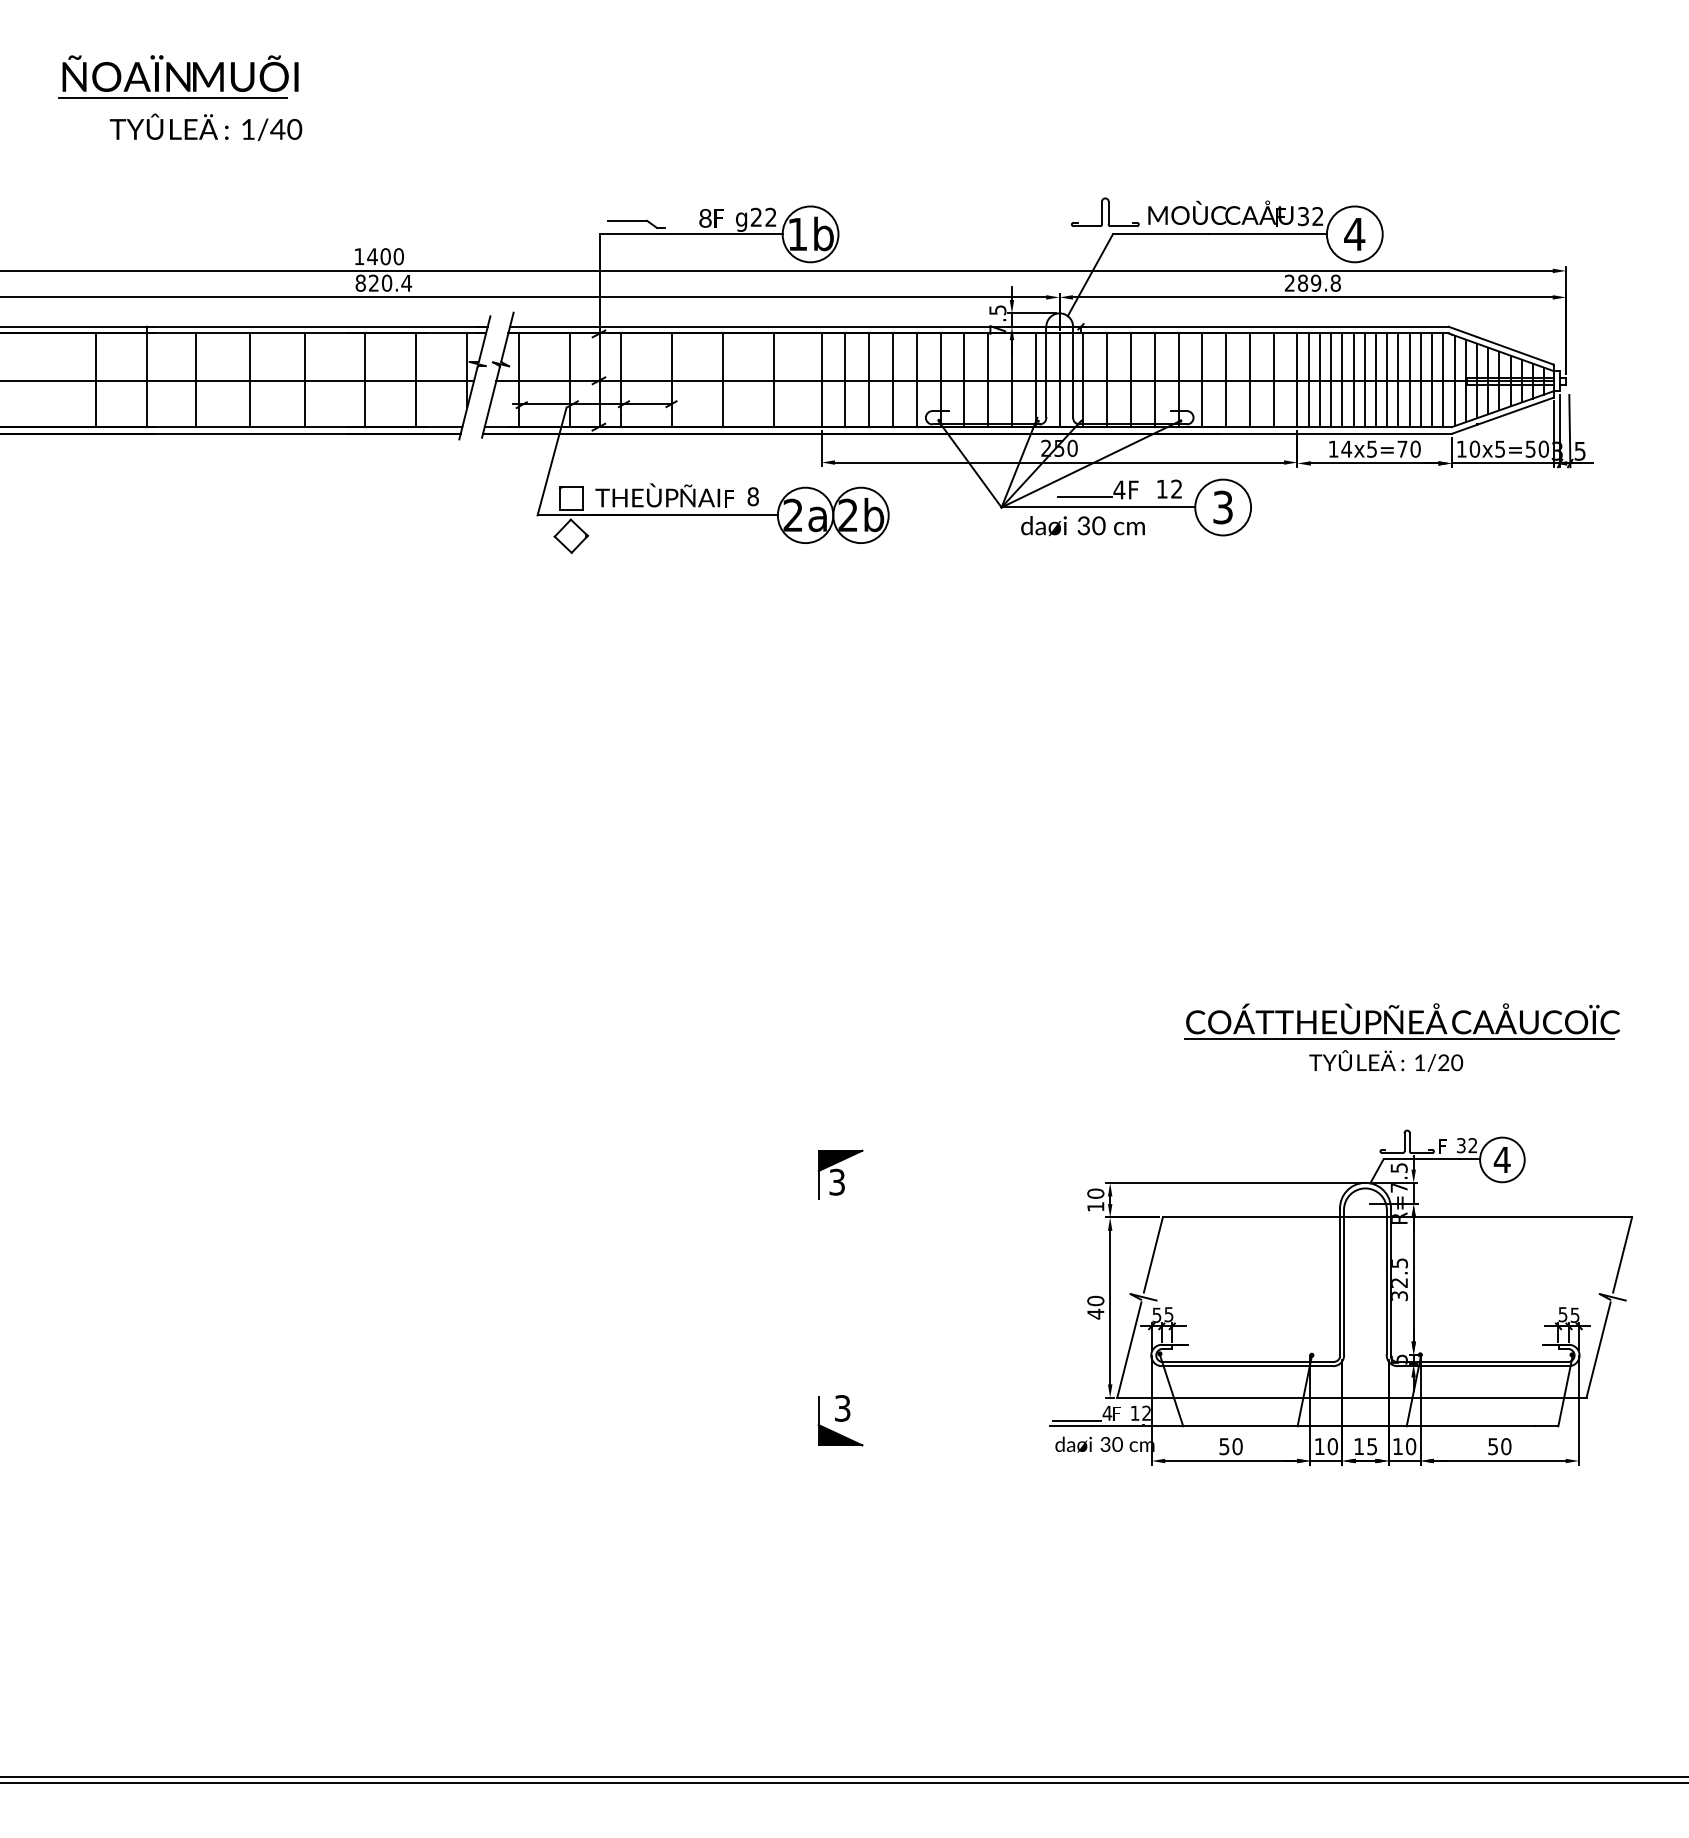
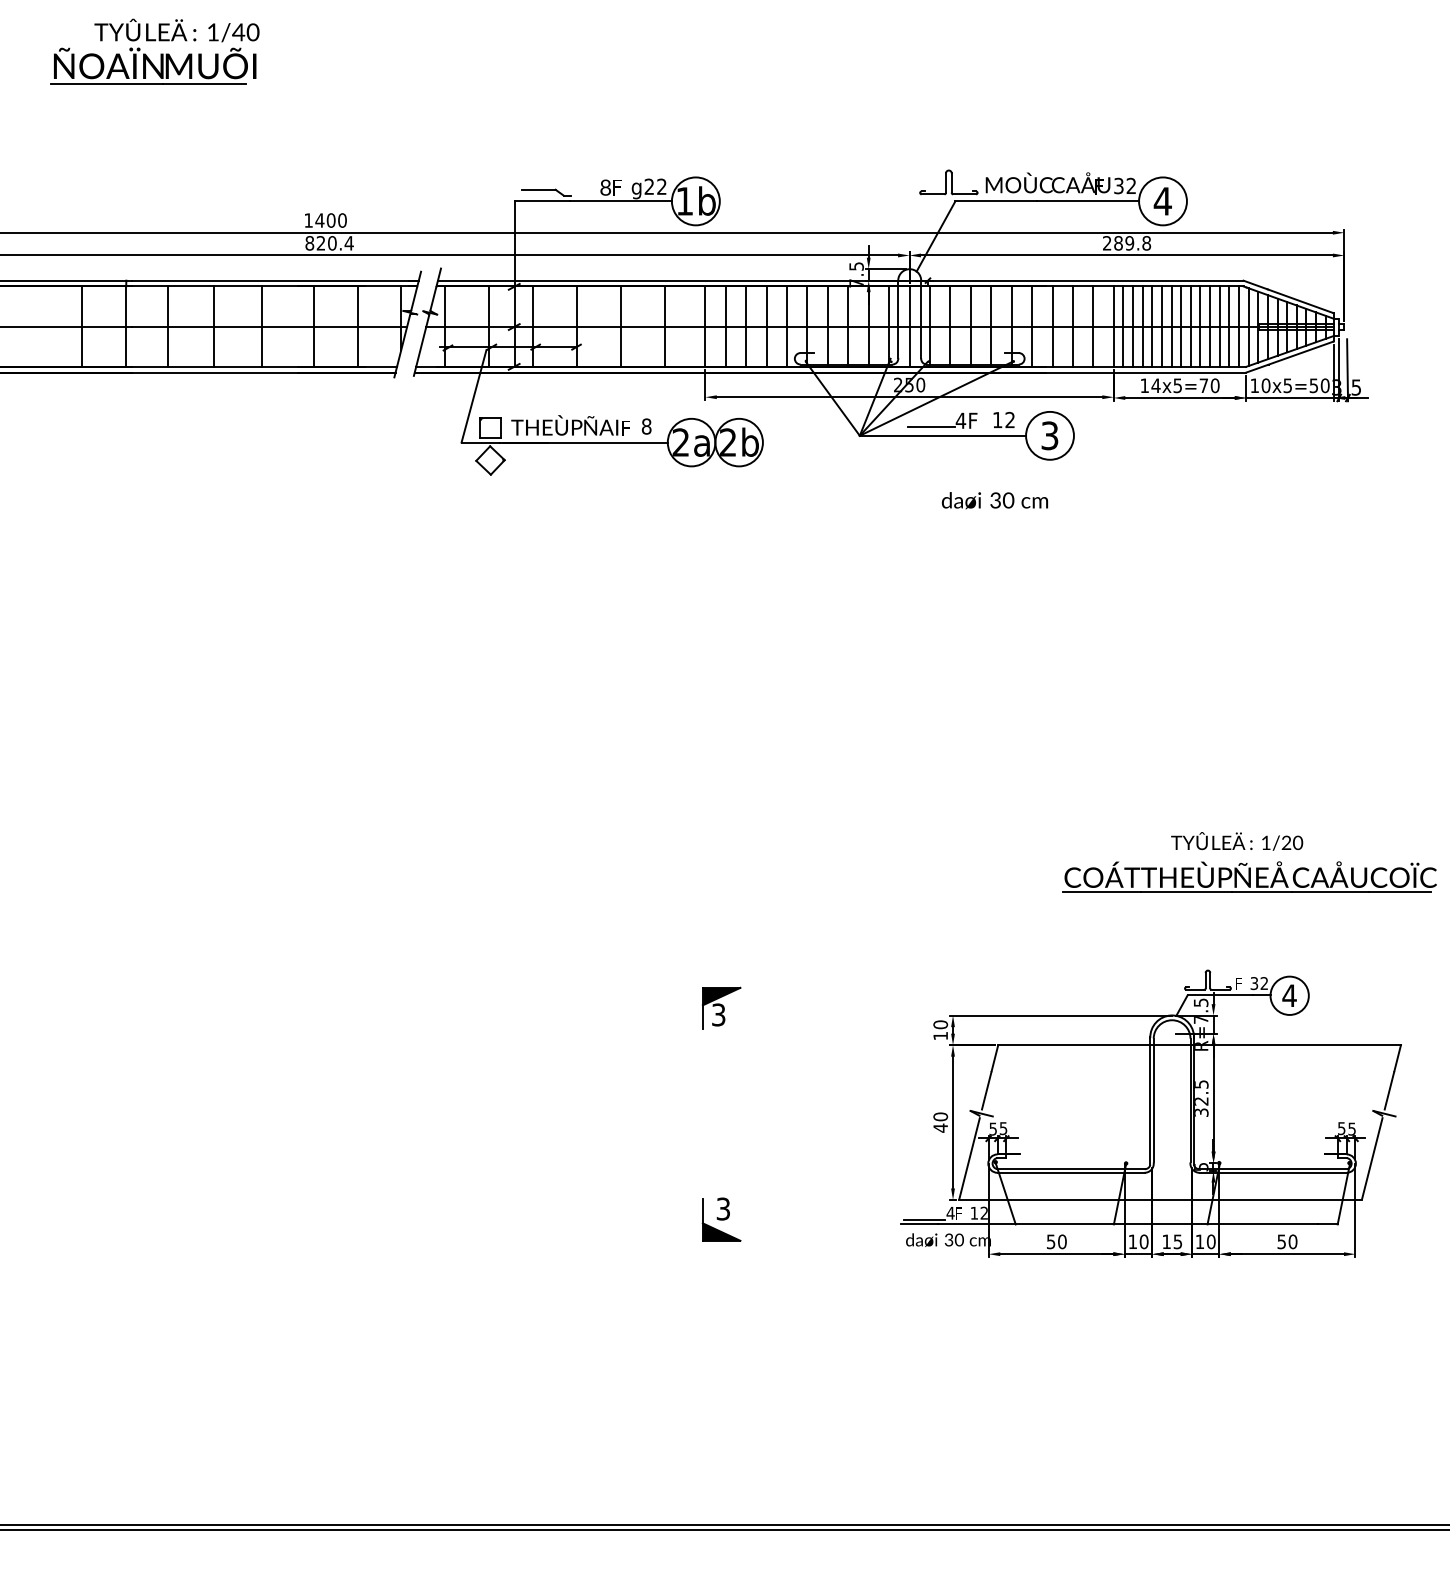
text: (205, 126) -> (176, 29), moved
text: (1082, 525) -> (994, 500), moved
part: (1401, 1021) -> (1249, 876), moved
text: (1386, 1060) -> (1237, 840), moved

